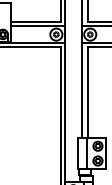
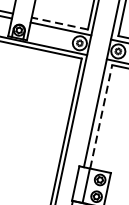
line: (35, 21) -> (59, 23), solid -> dashed
line: (87, 92) -> (101, 116), solid -> dashed

